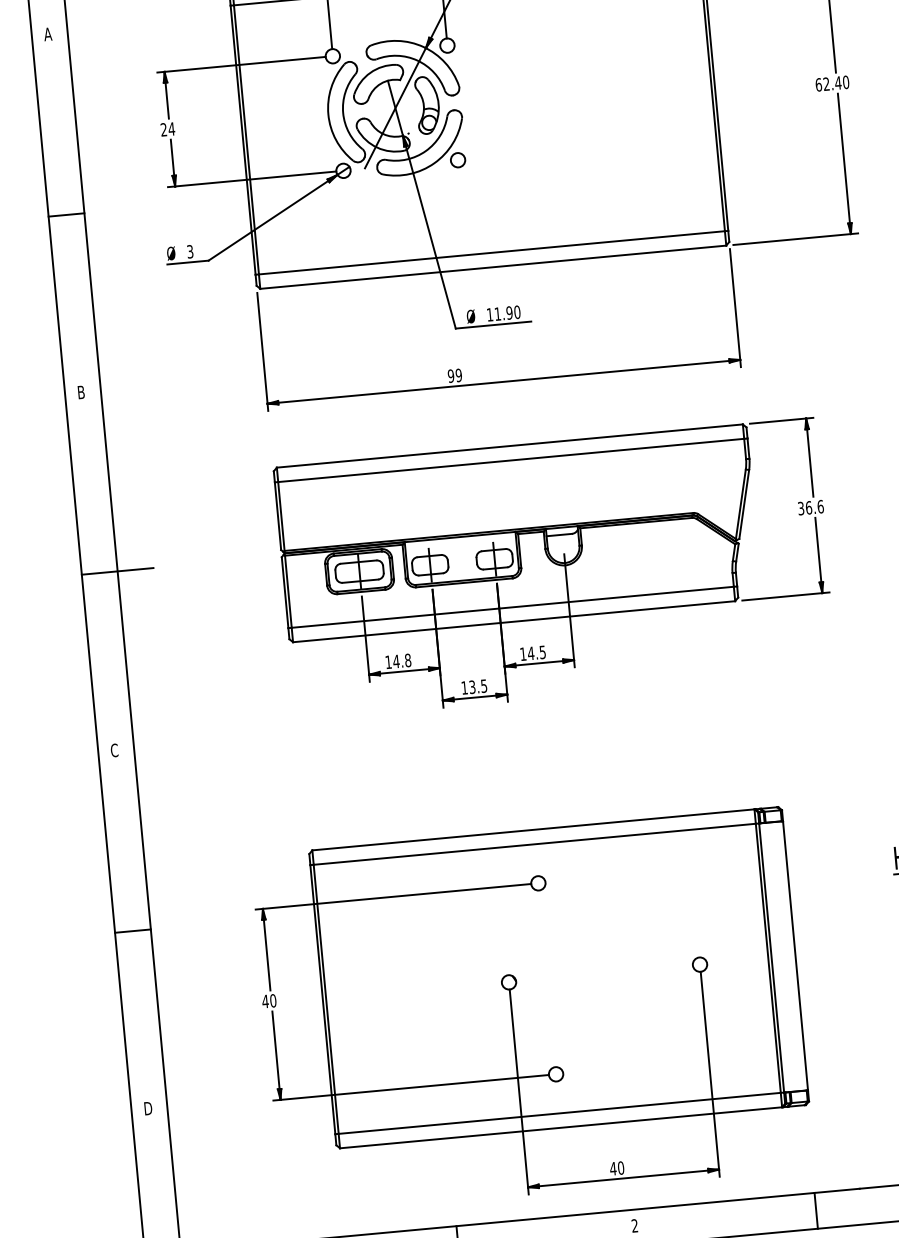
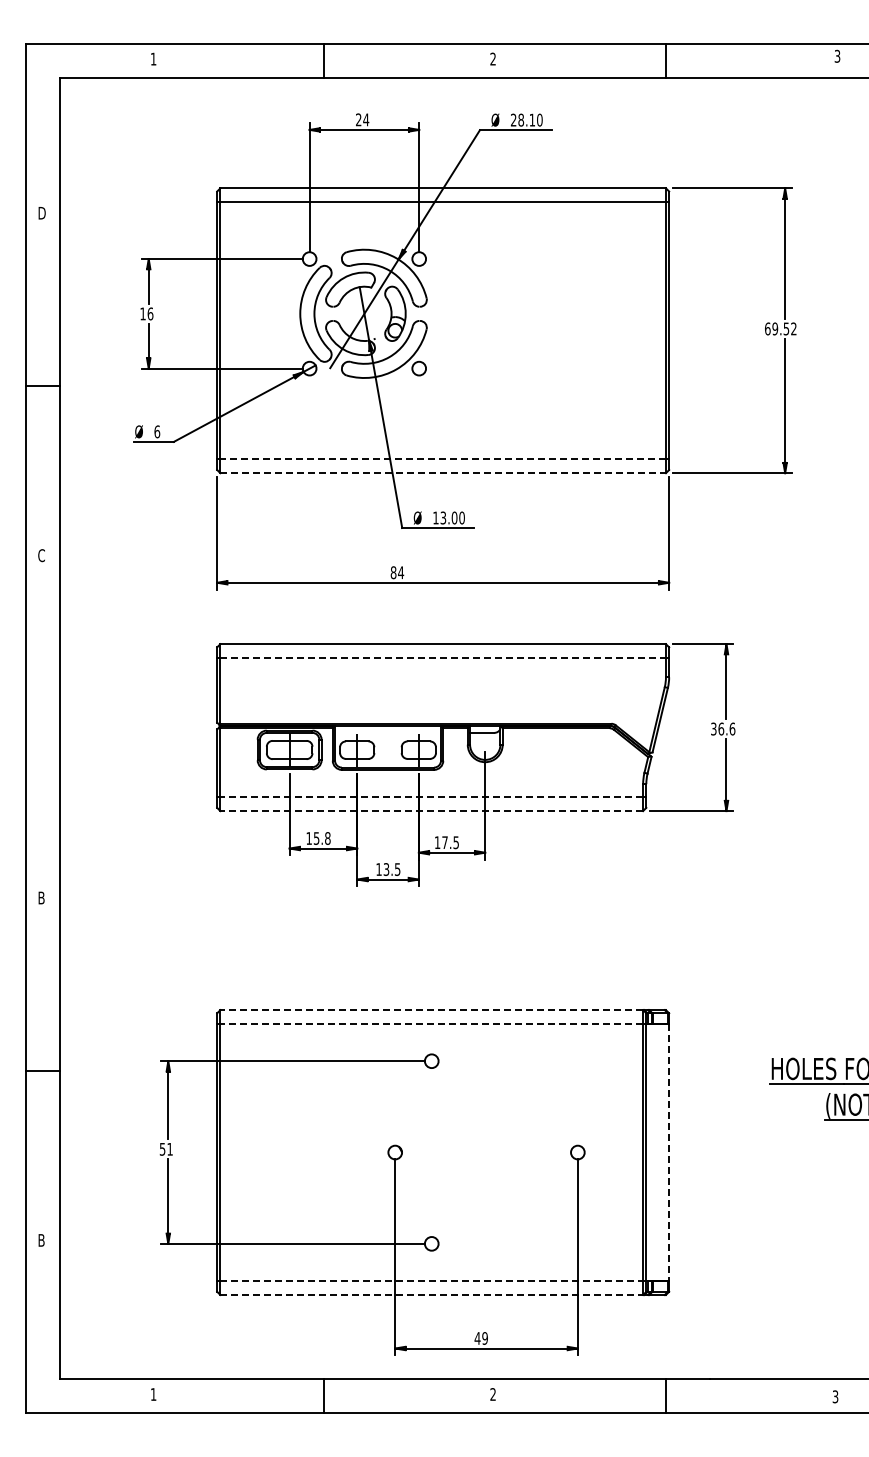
text: (47, 33) -> (41, 212), A -> D
text: (836, 82) -> (784, 328), 62.40 -> 69.52
text: (167, 129) -> (146, 313), 24 -> 16
text: (190, 251) -> (157, 431), 3 -> 6
line: (492, 252) -> (443, 459), solid -> dashed
line: (493, 267) -> (443, 473), solid -> dashed
text: (503, 313) -> (448, 517), 11.90 -> 13.00
text: (455, 375) -> (397, 572), 99 -> 84
text: (81, 392) -> (41, 555), B -> C
line: (511, 459) -> (443, 657), solid -> dashed
line: (117, 571) -> (60, 728), removed
line: (512, 607) -> (431, 797), solid -> dashed
line: (513, 622) -> (431, 811), solid -> dashed
text: (531, 653) -> (445, 842), 14.5 -> 17.5
text: (396, 661) -> (316, 838), 14.8 -> 15.8
text: (114, 749) -> (41, 897), C -> B
line: (533, 830) -> (431, 1010), solid -> dashed
line: (534, 843) -> (431, 1023), solid -> dashed
line: (795, 955) -> (669, 1152), solid -> dashed
text: (268, 1000) -> (165, 1148), 40 -> 51
text: (148, 1108) -> (42, 1240), D -> B
line: (560, 1113) -> (432, 1281), solid -> dashed
line: (561, 1127) -> (432, 1294), solid -> dashed
text: (620, 1168) -> (484, 1338), 40 -> 49

